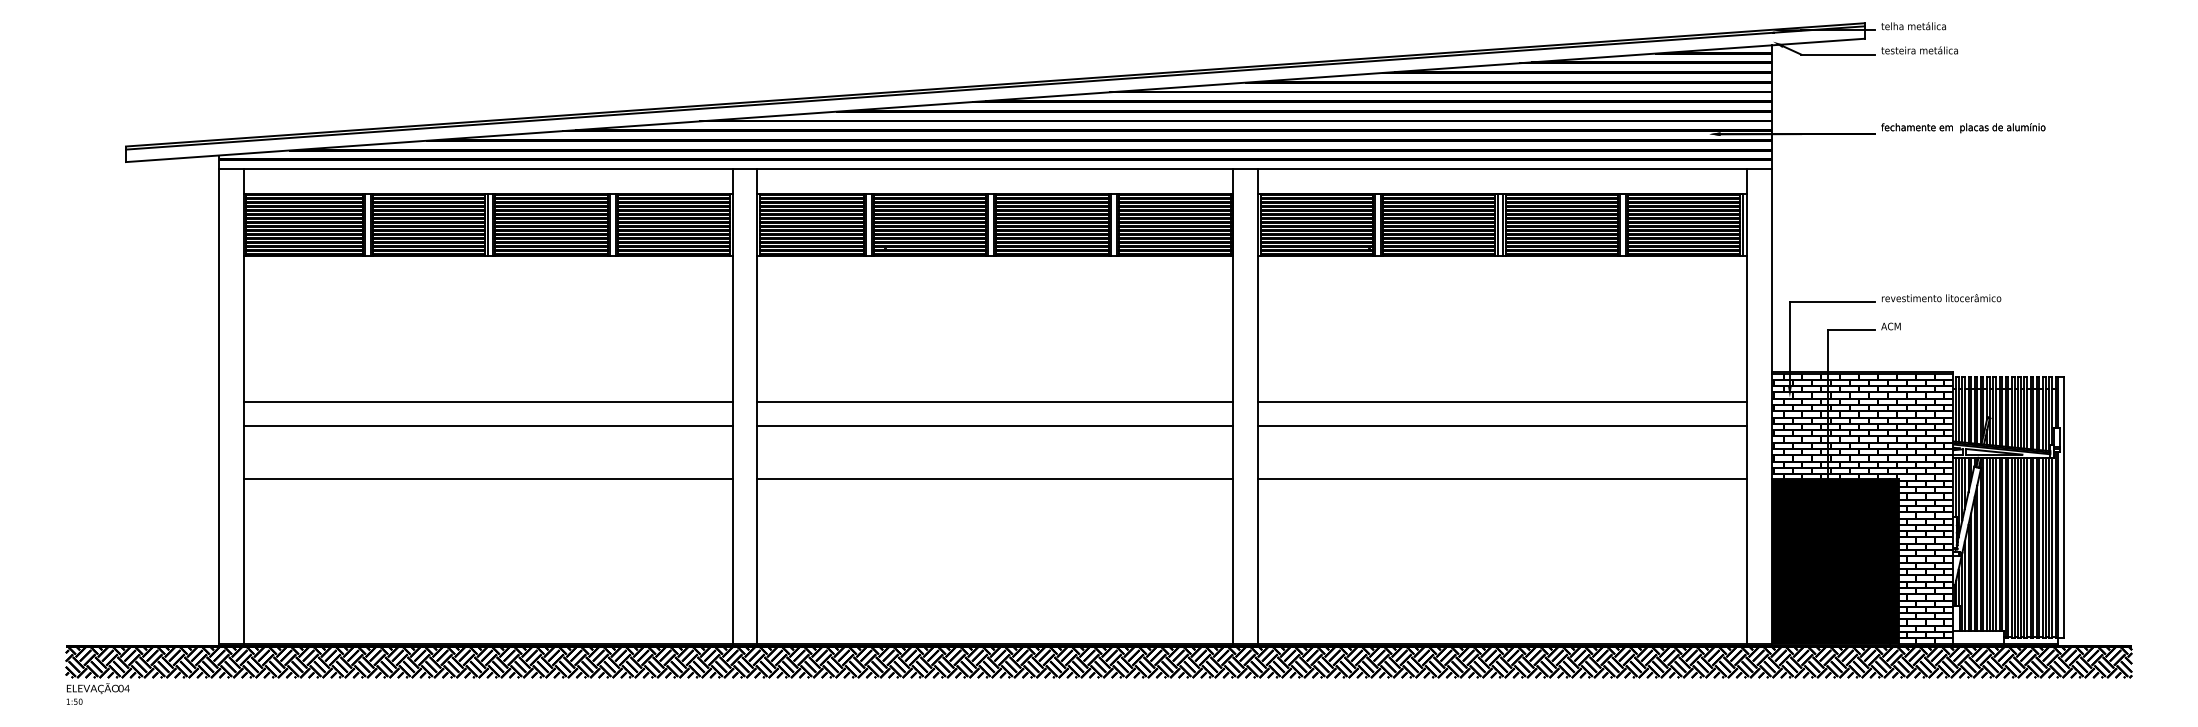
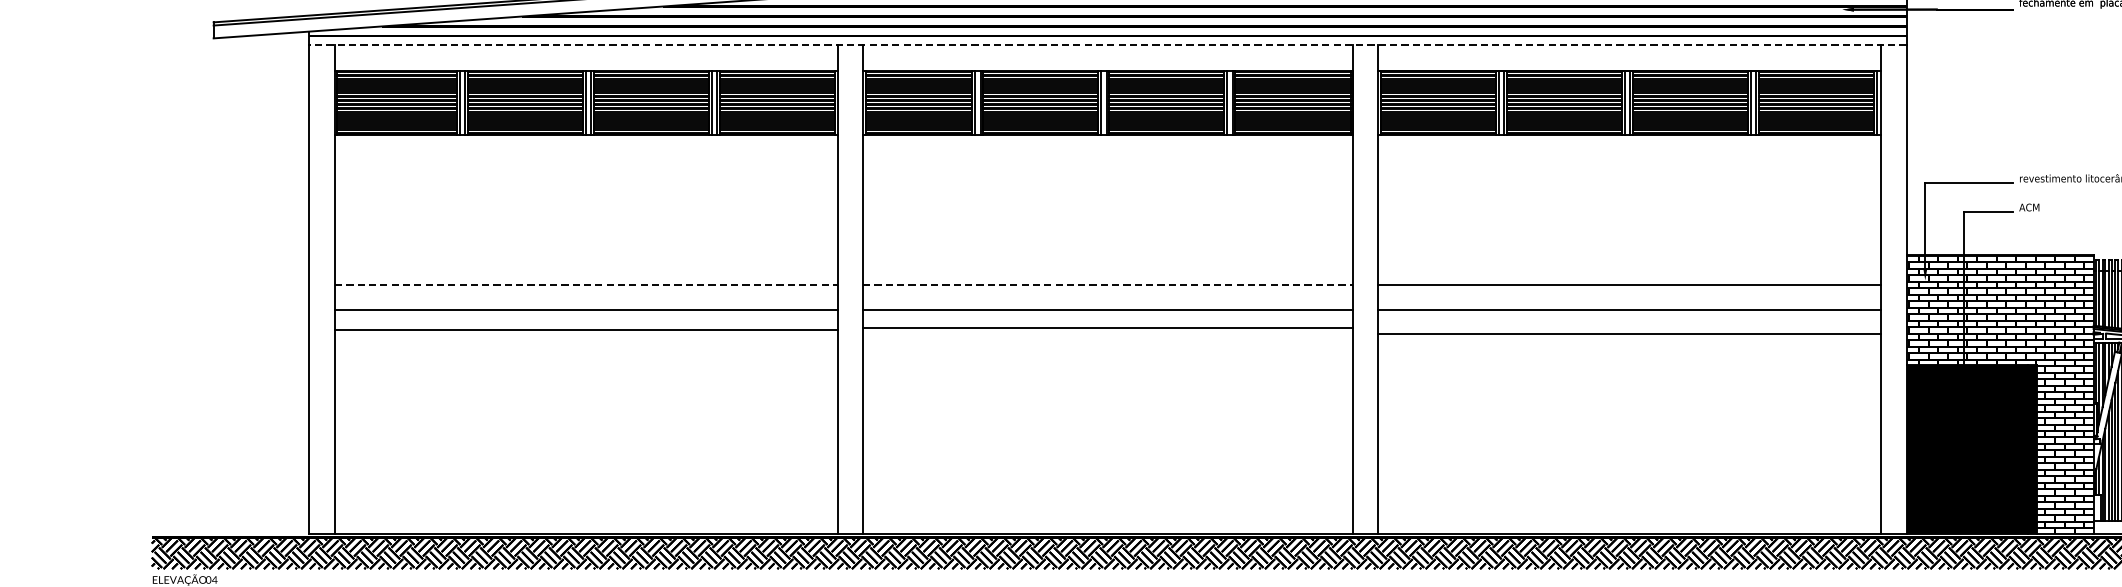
line: (994, 168) -> (1107, 44), solid -> dashed
line: (488, 401) -> (586, 284), solid -> dashed
line: (995, 401) -> (1108, 284), solid -> dashed
line: (487, 479) -> (585, 329), moved
line: (995, 479) -> (1108, 327), moved
line: (1502, 479) -> (1629, 334), moved

